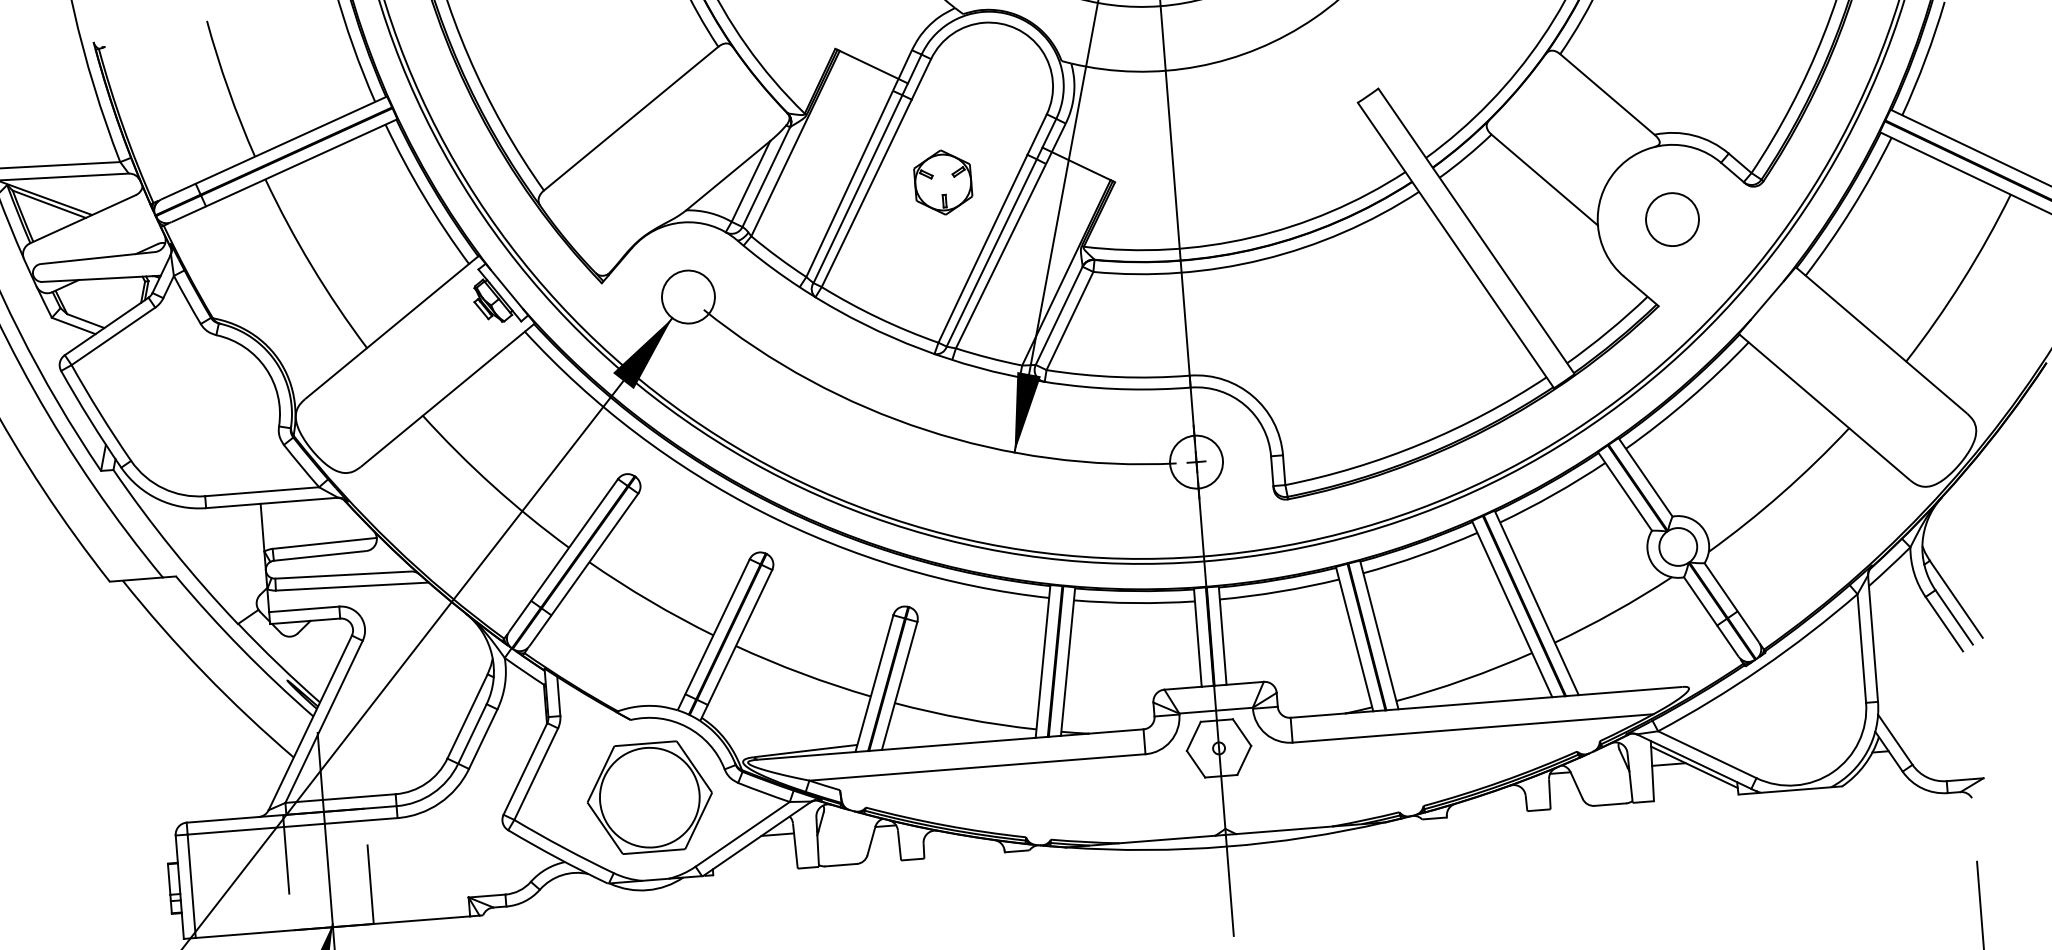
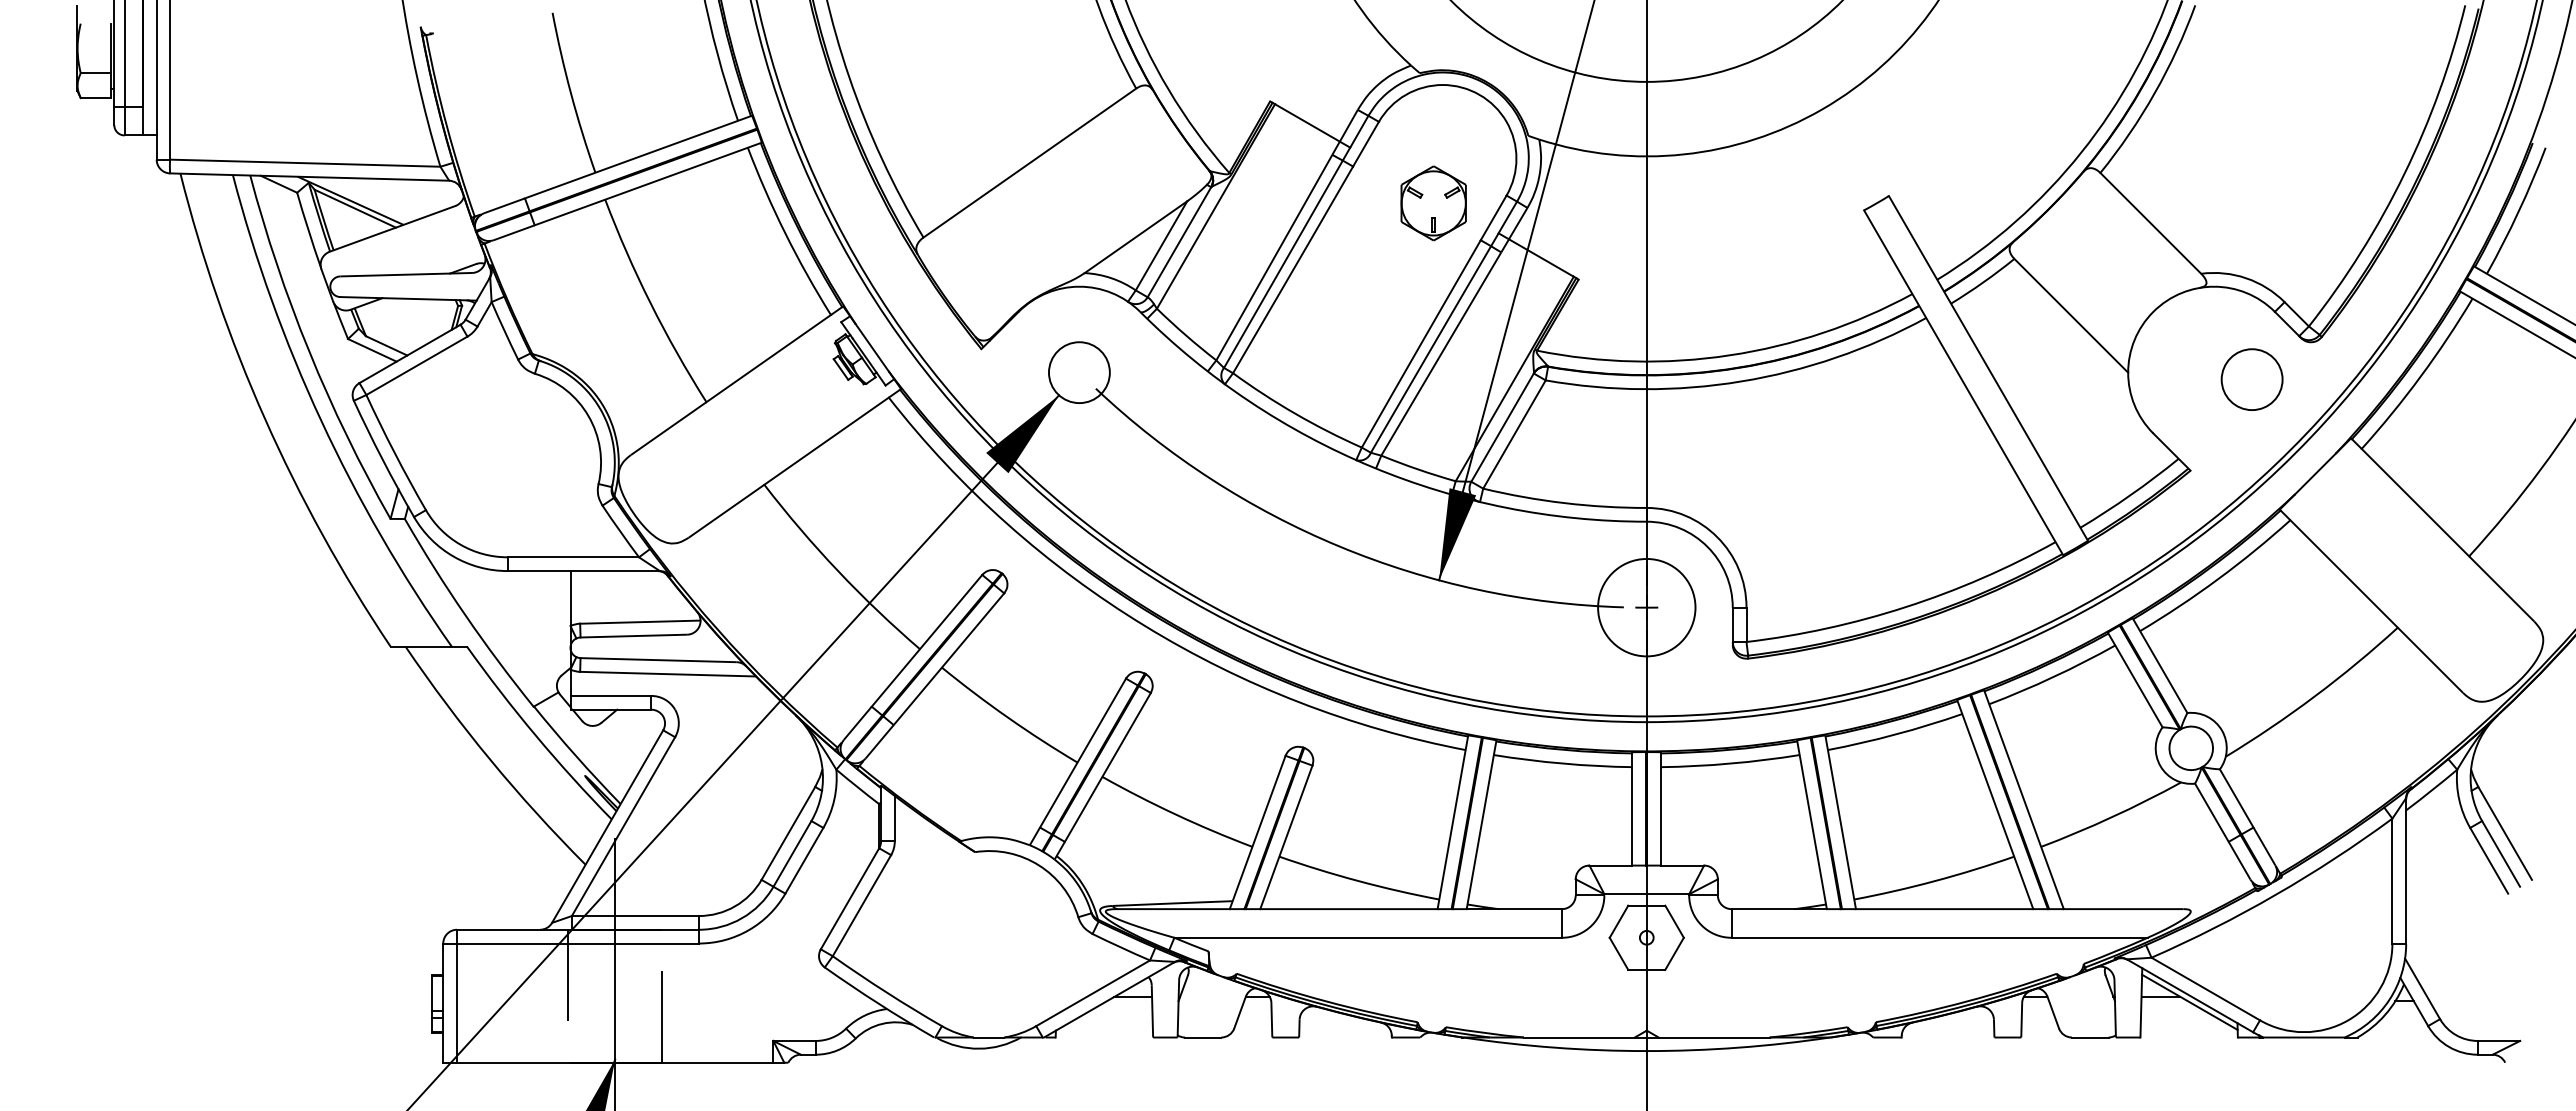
part: (943, 182) -> (1433, 203), moved
circle: (1671, 219) -> (2251, 379), moved
circle: (1196, 462) -> (1646, 607), size x1.6
part: (649, 797) -> (989, 942), removed

